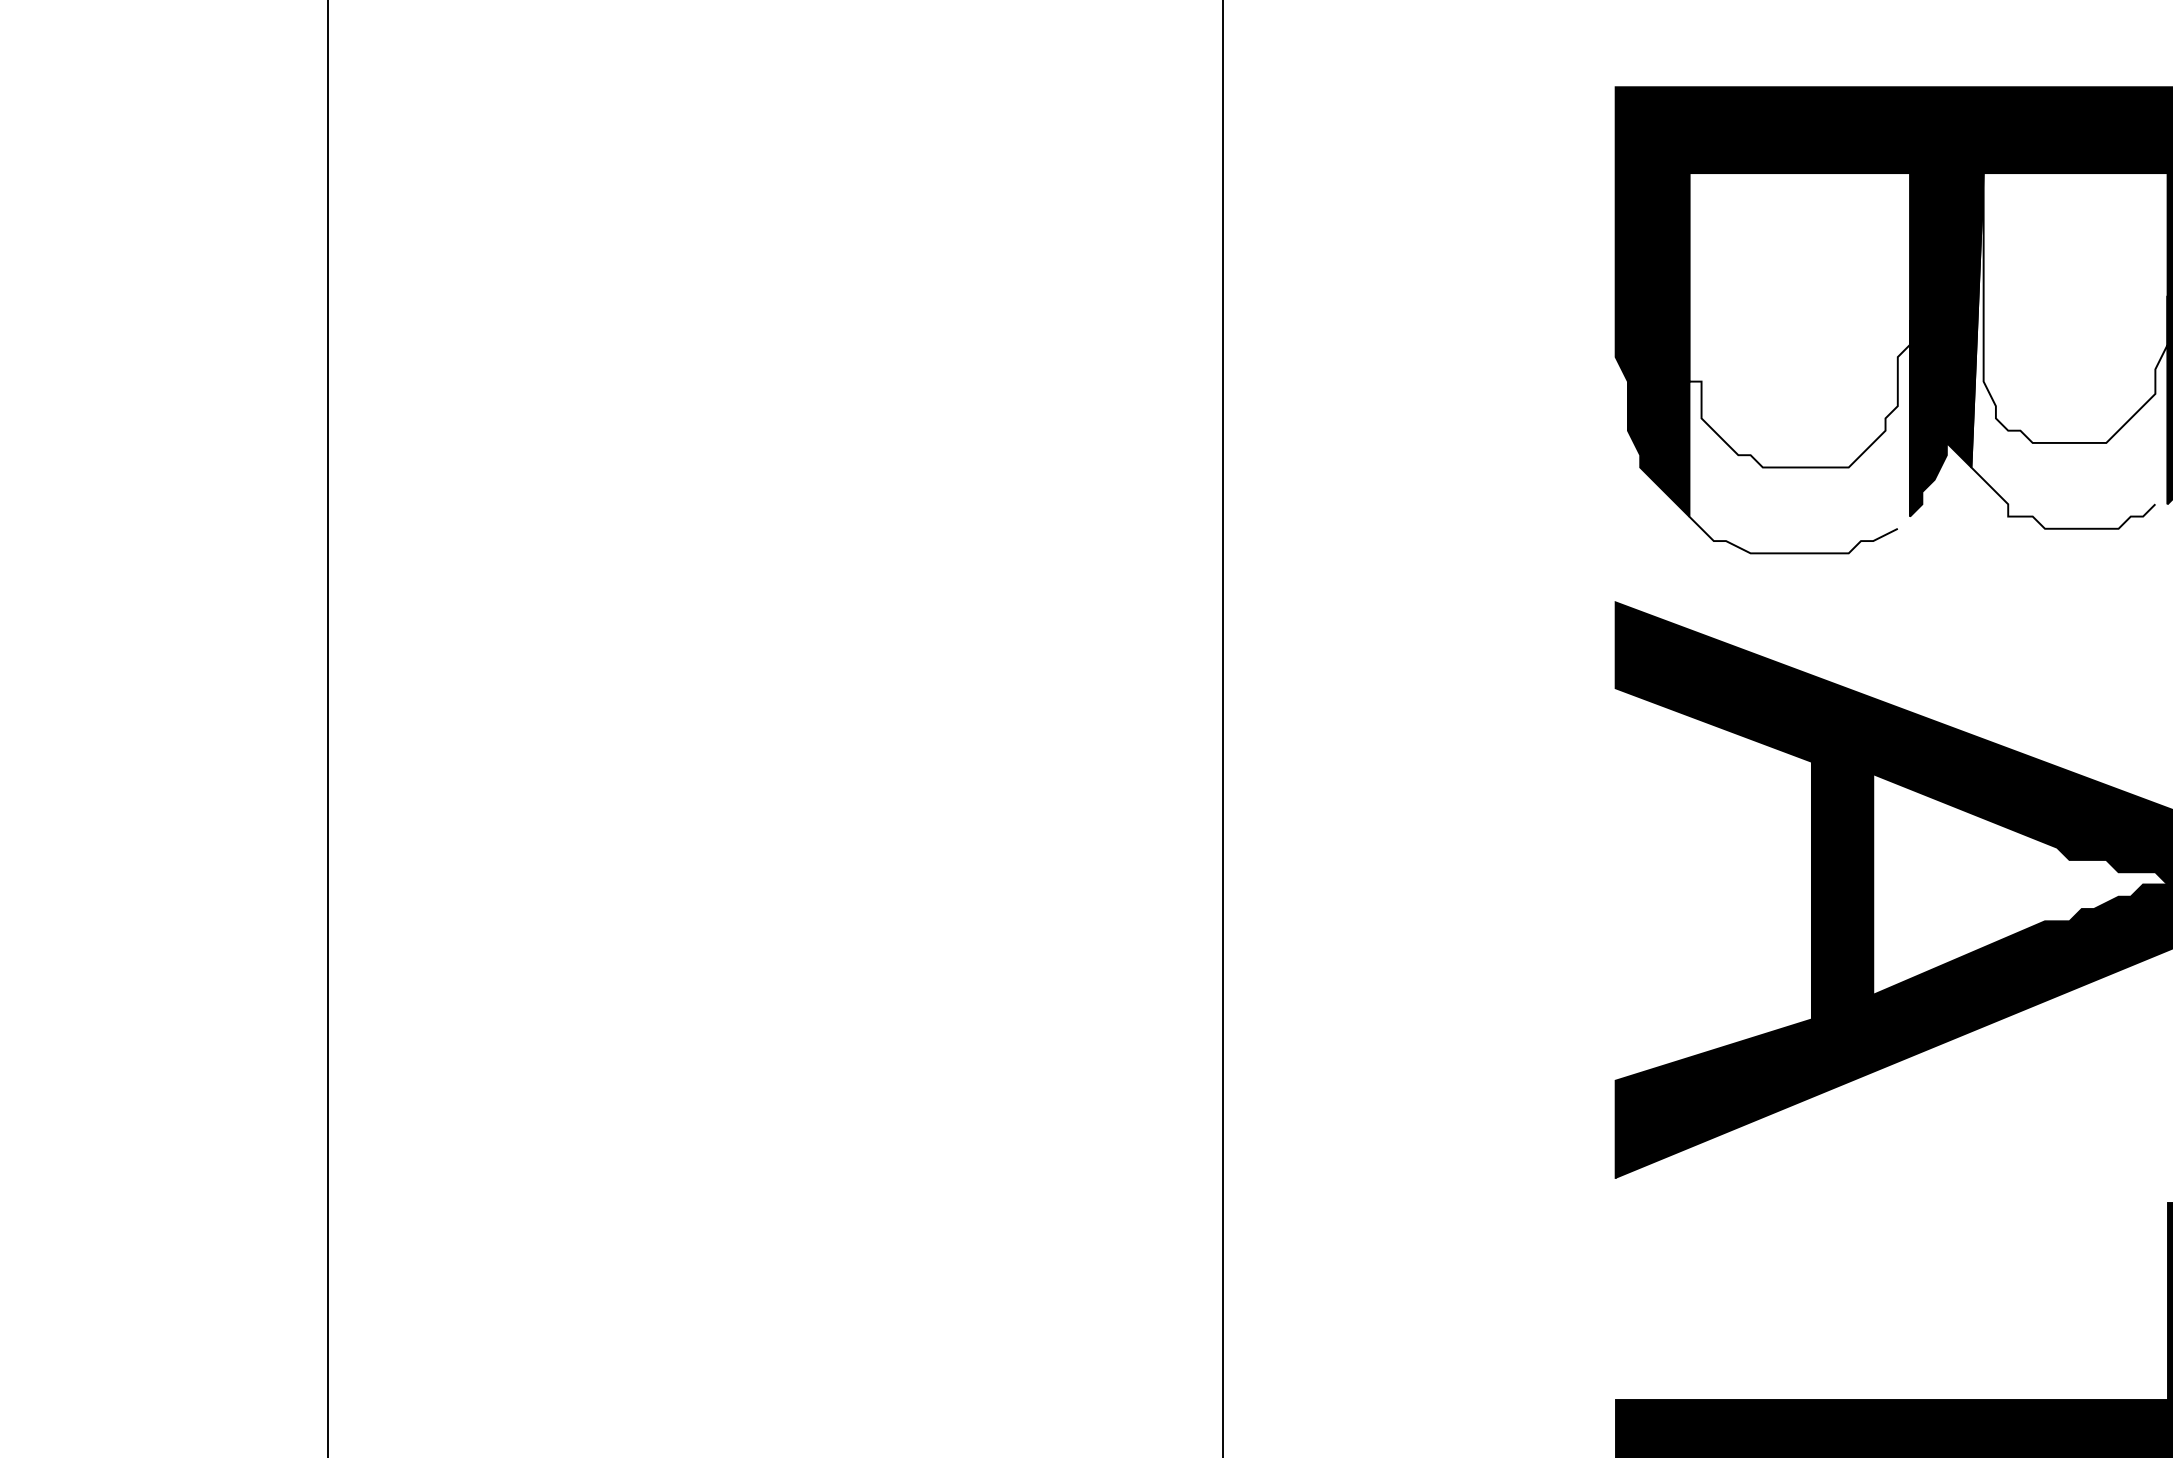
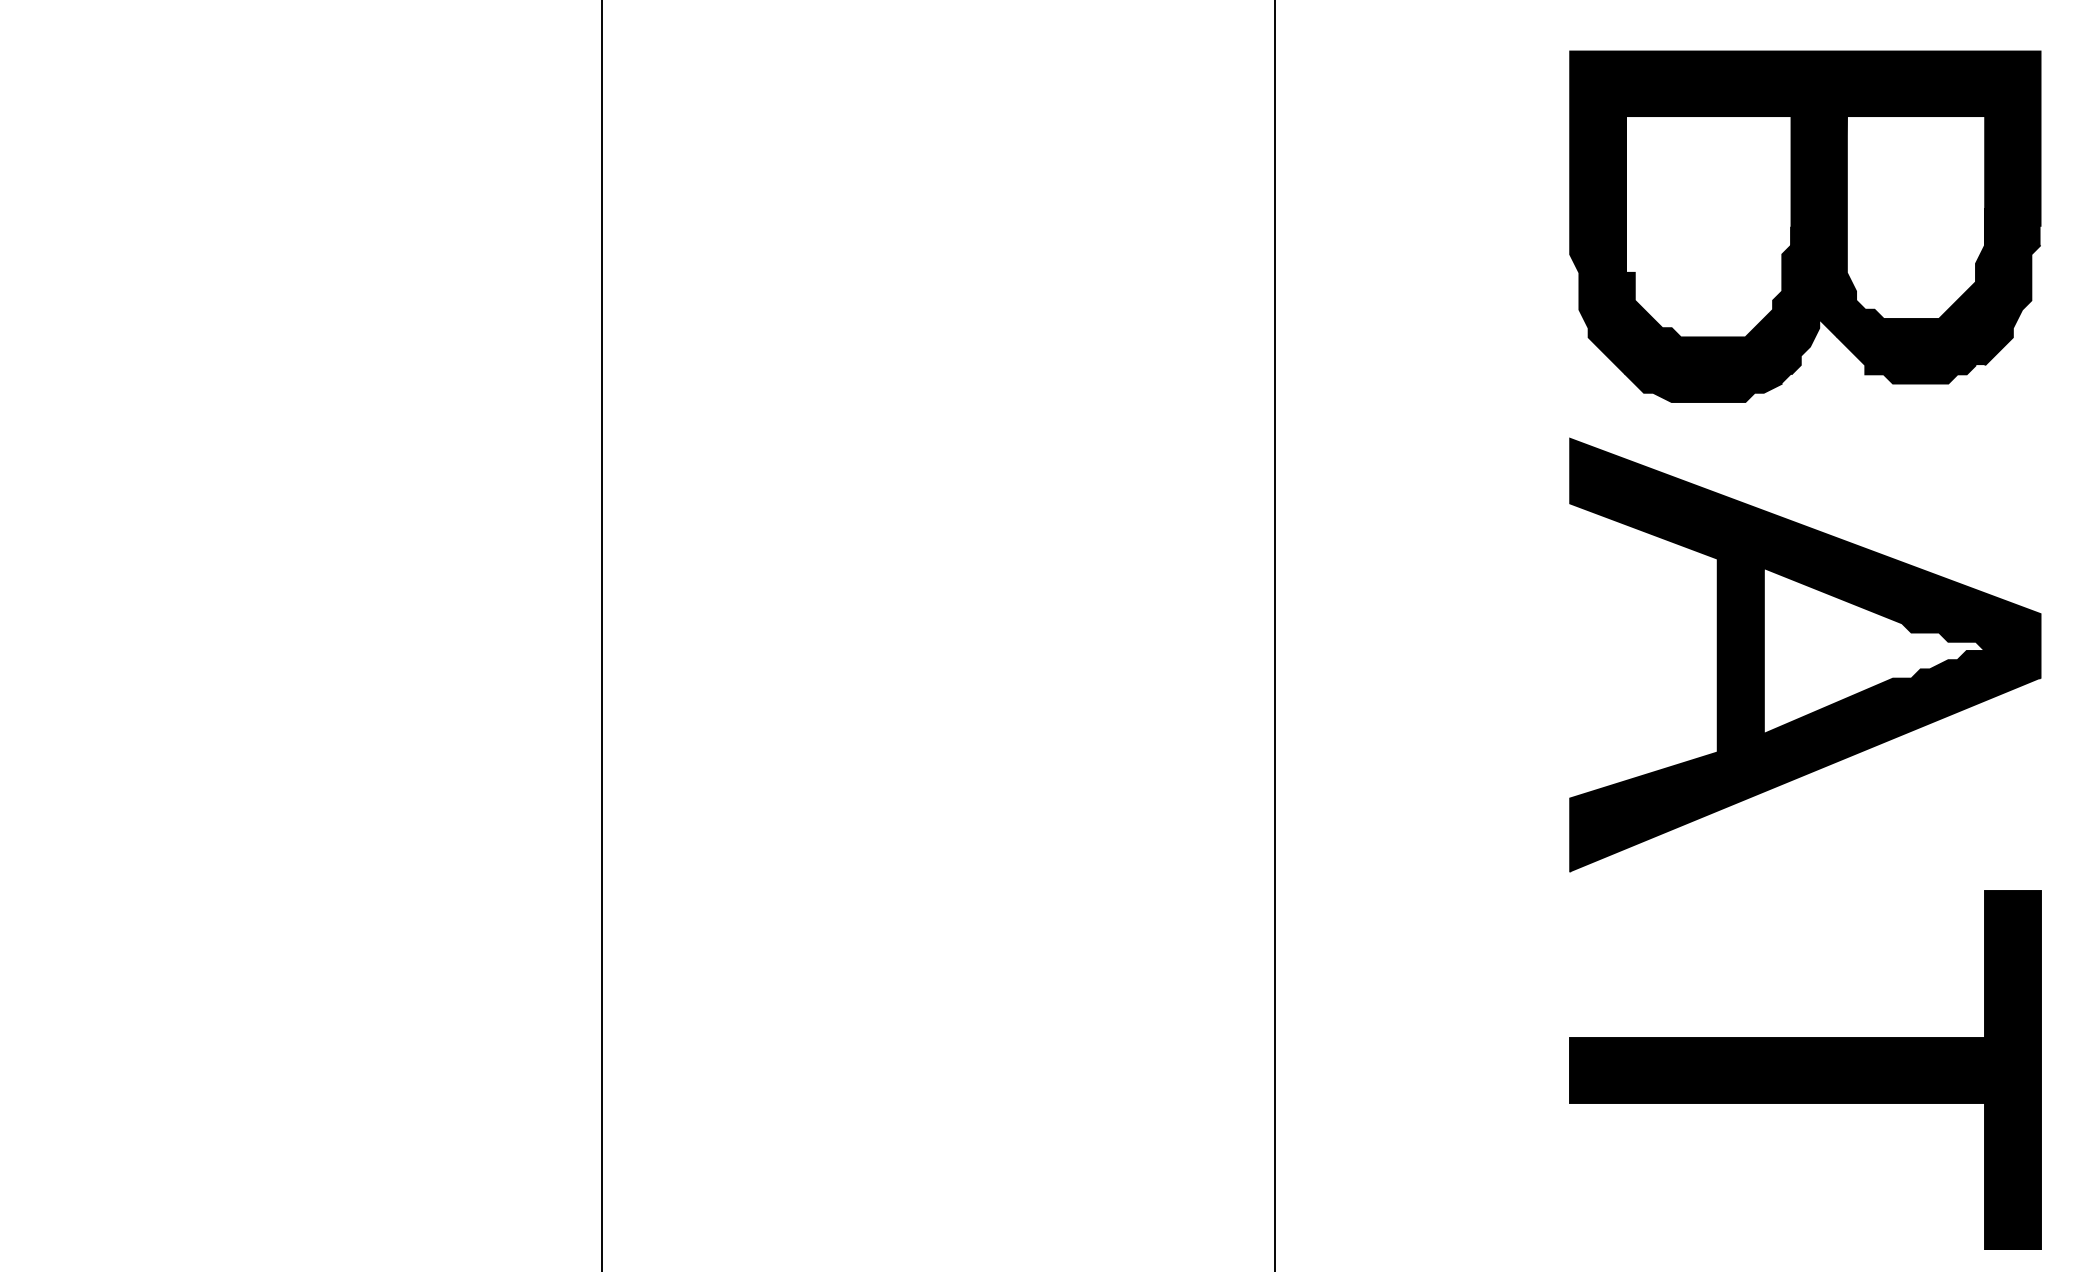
fill: (2069, 350) -> (1911, 249), added
fill: (1799, 363) -> (1708, 259), added

